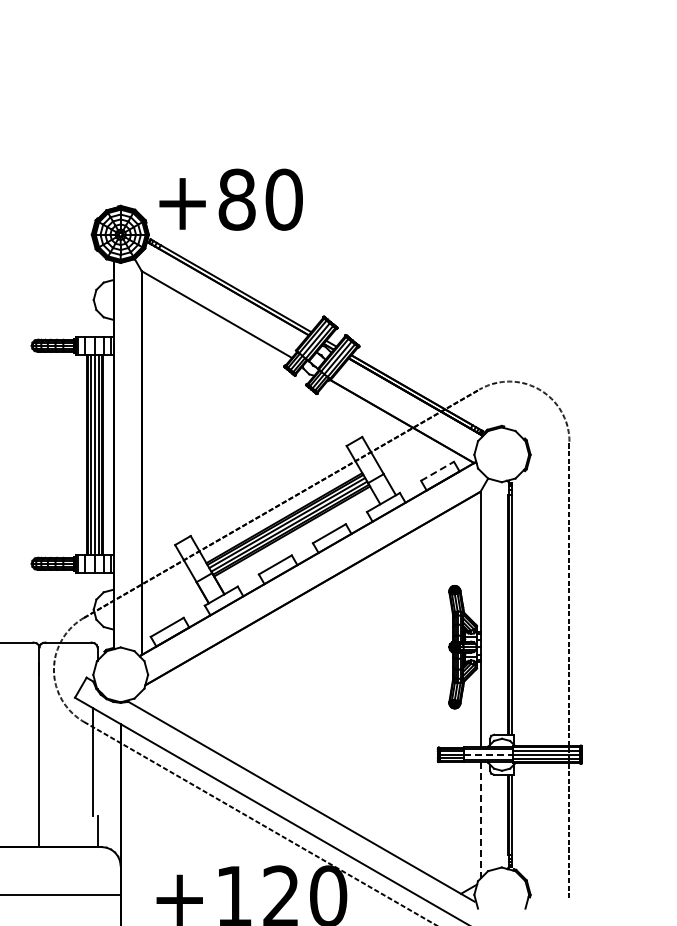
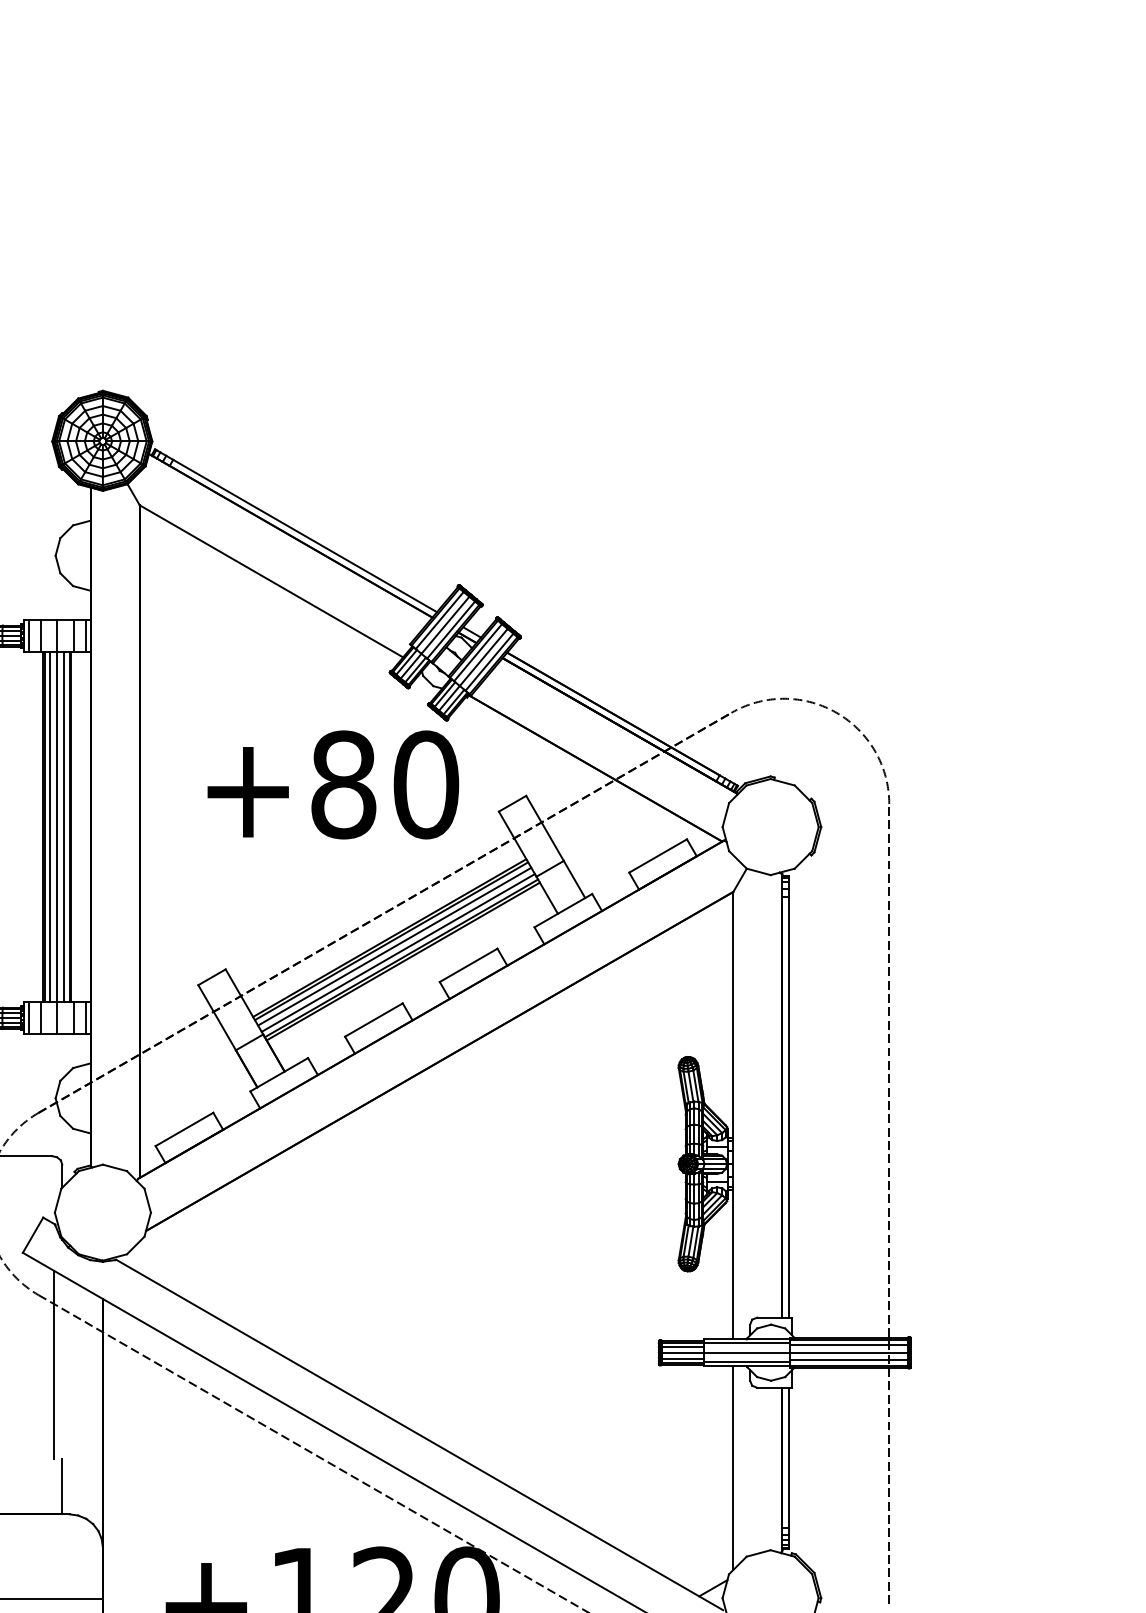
text: (230, 199) -> (332, 784), moved
line: (437, 471) -> (658, 856), dashed -> solid
line: (488, 754) -> (747, 1352), dashed -> solid
line: (480, 820) -> (733, 1467), dashed -> solid

